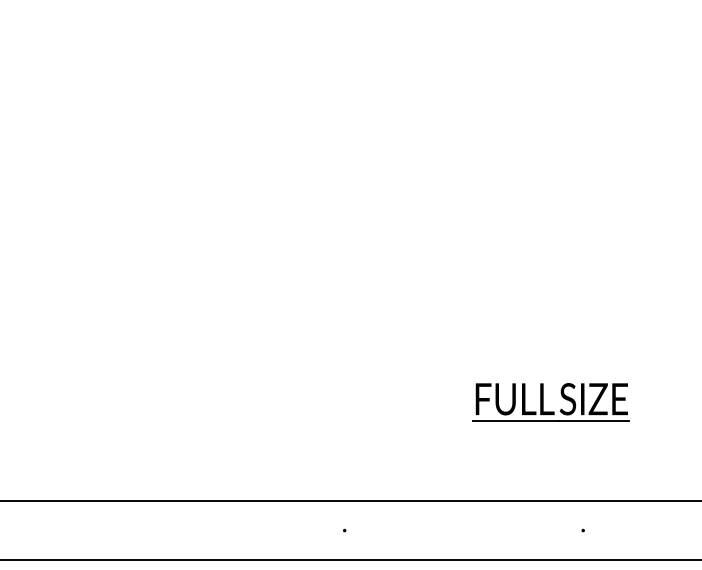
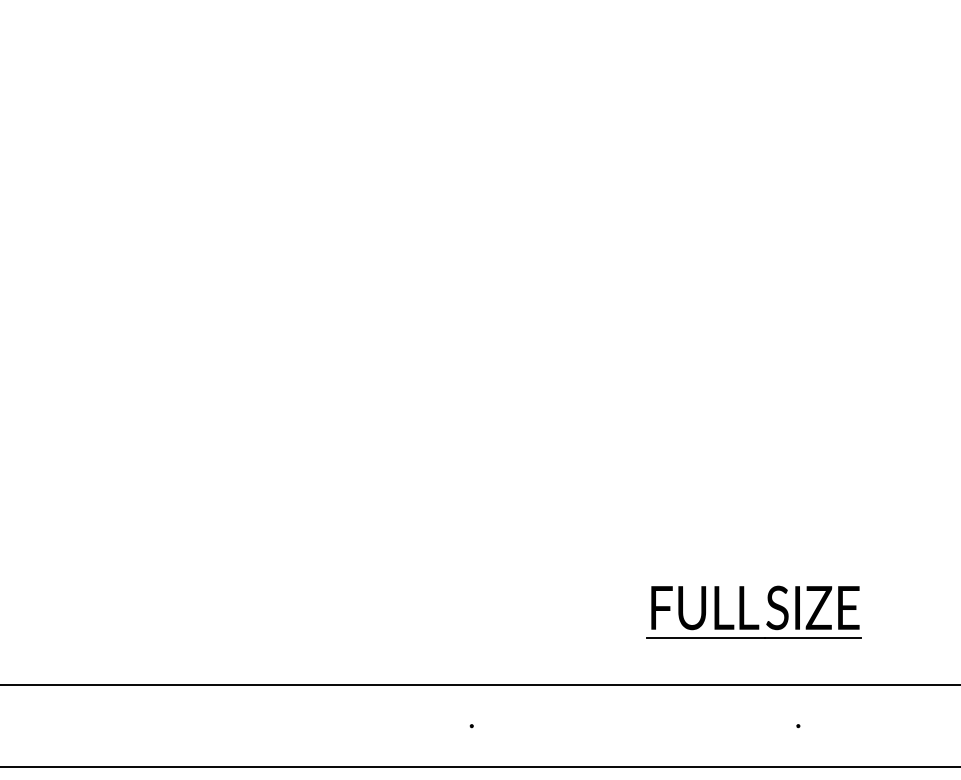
part: (543, 402) -> (743, 612), moved

